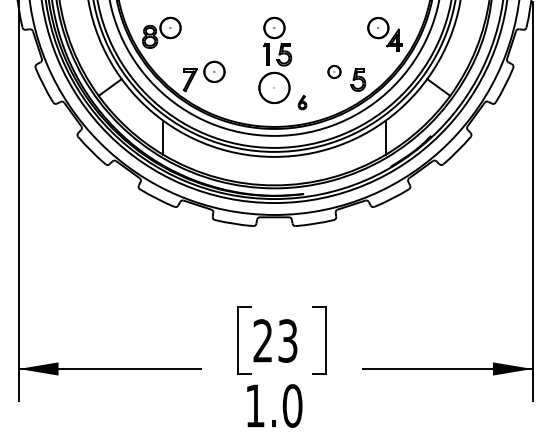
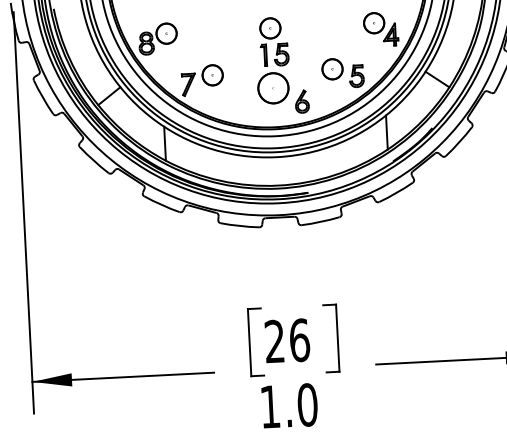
part: (334, 71) -> (332, 68), size x1.67
part: (302, 102) -> (302, 101), size x1.67
text: (287, 340) -> (299, 339), 23 -> 26

